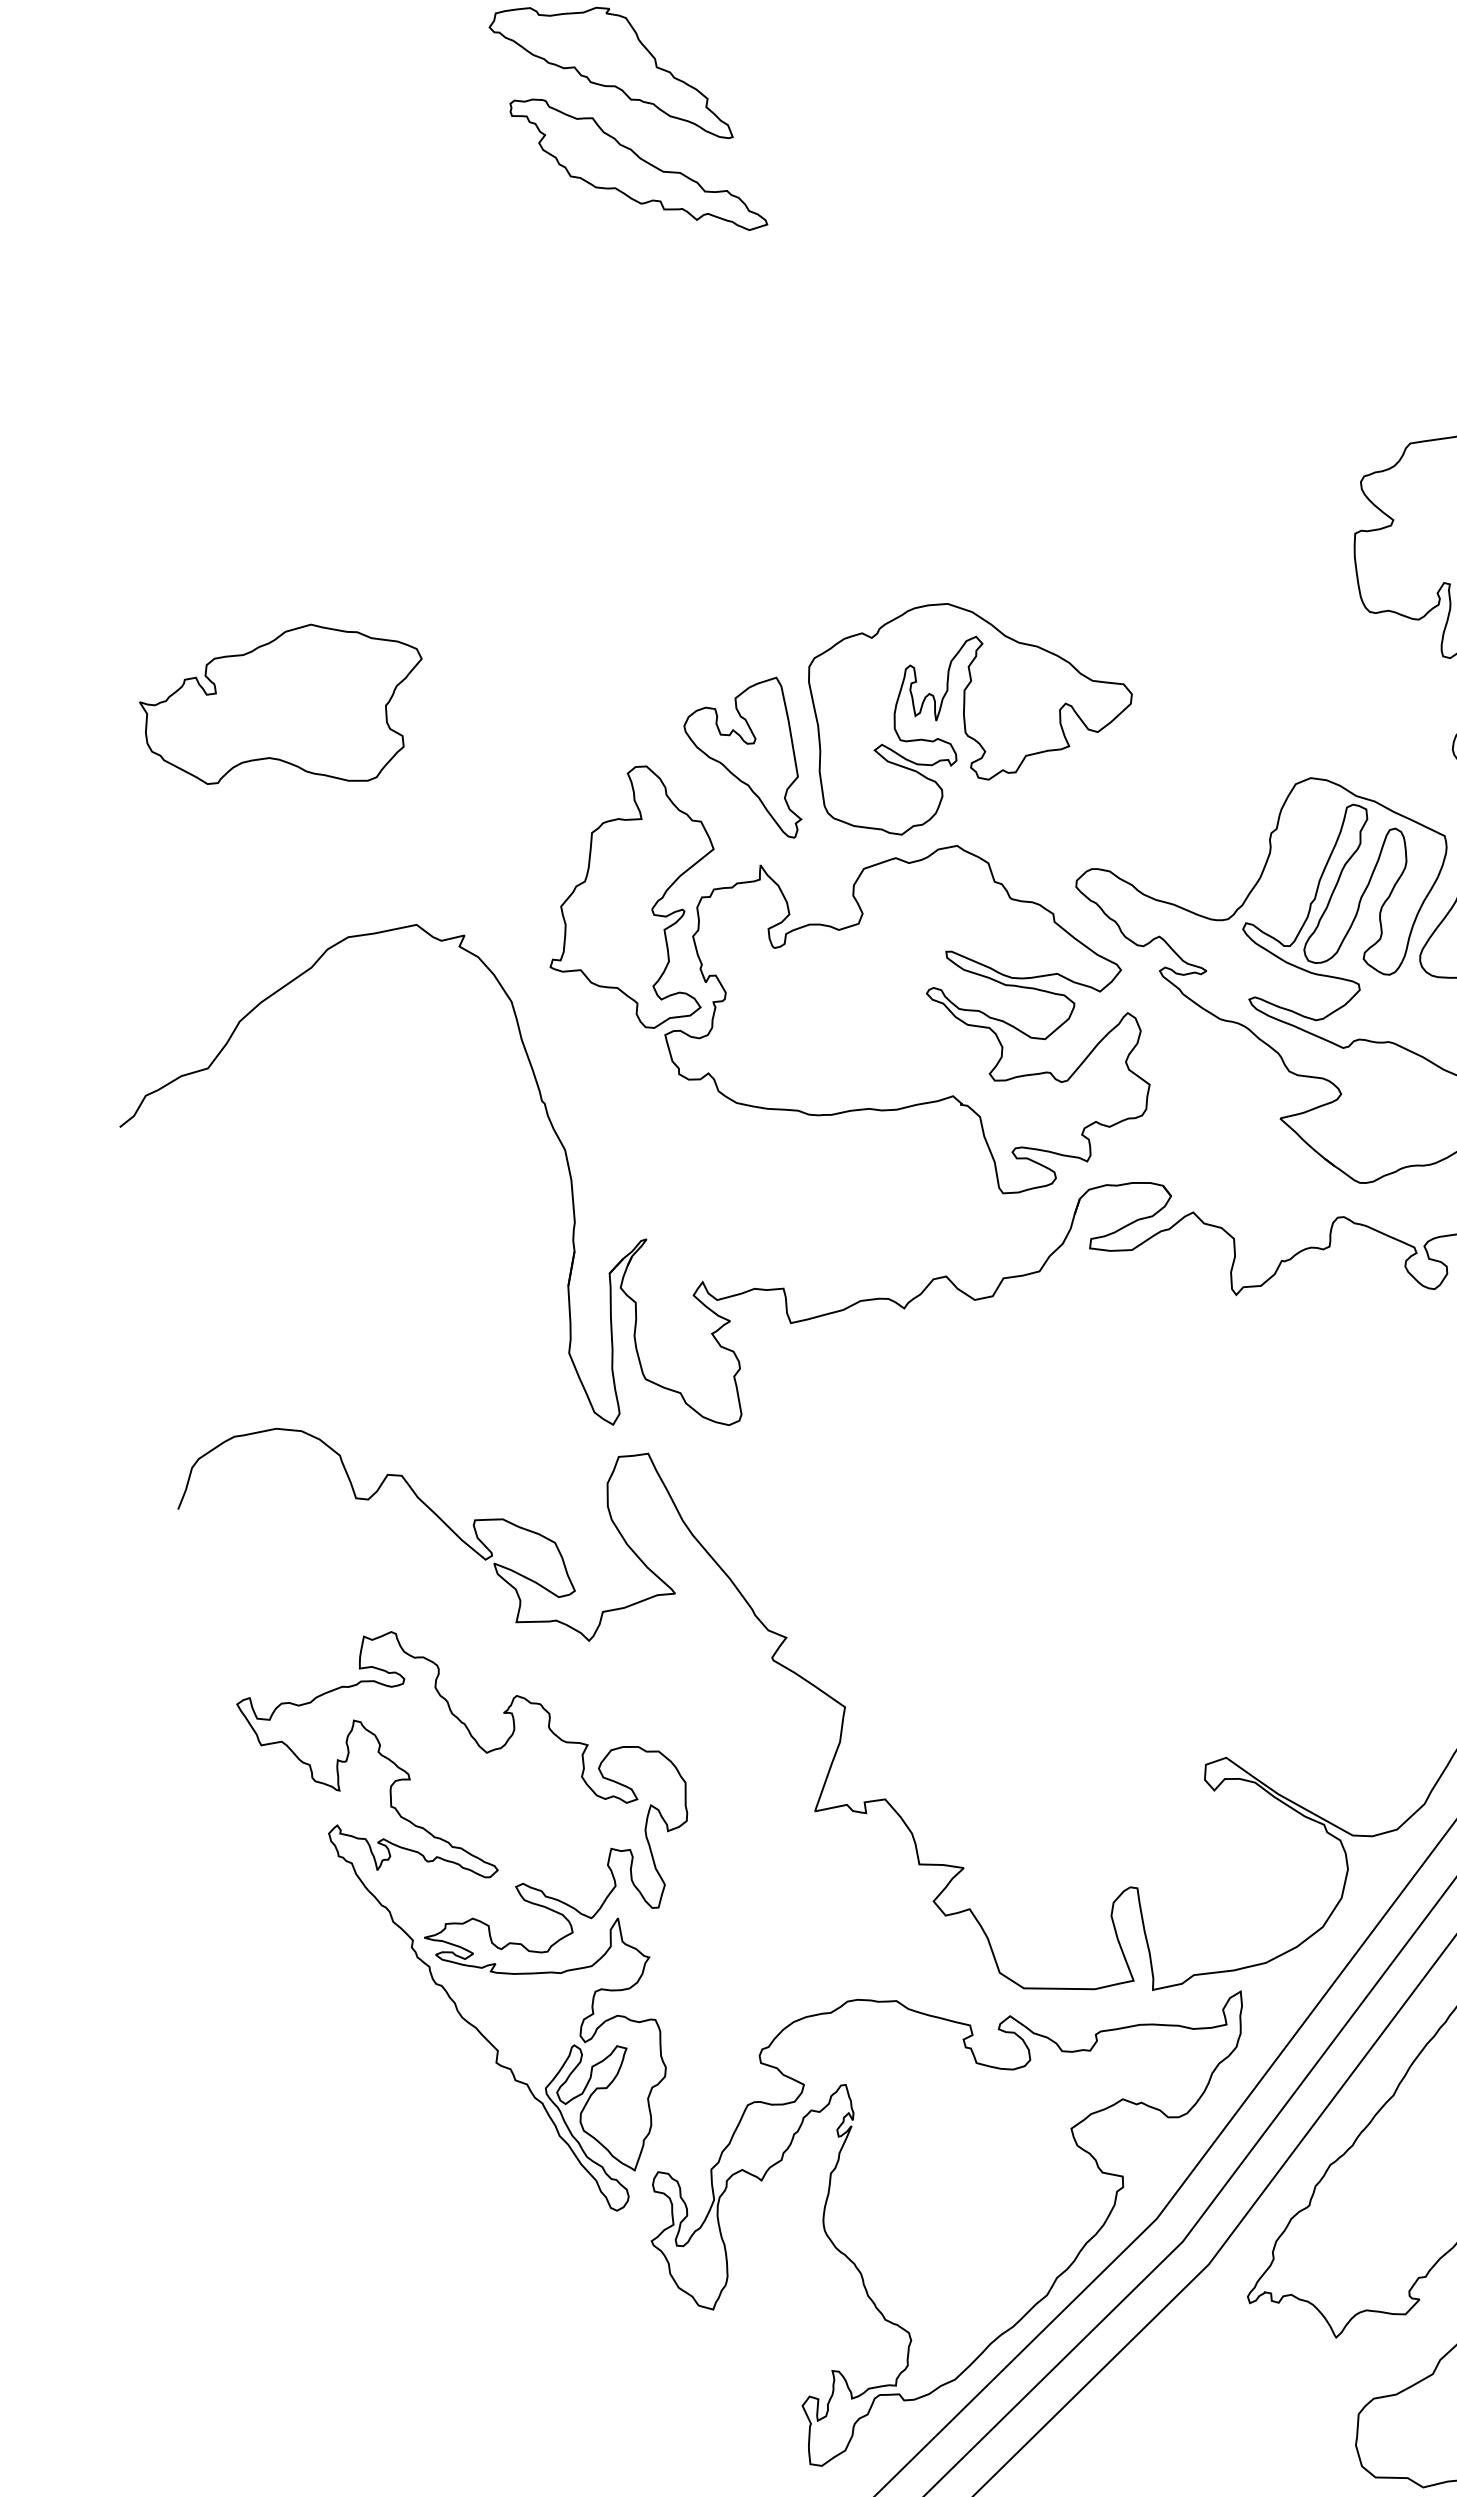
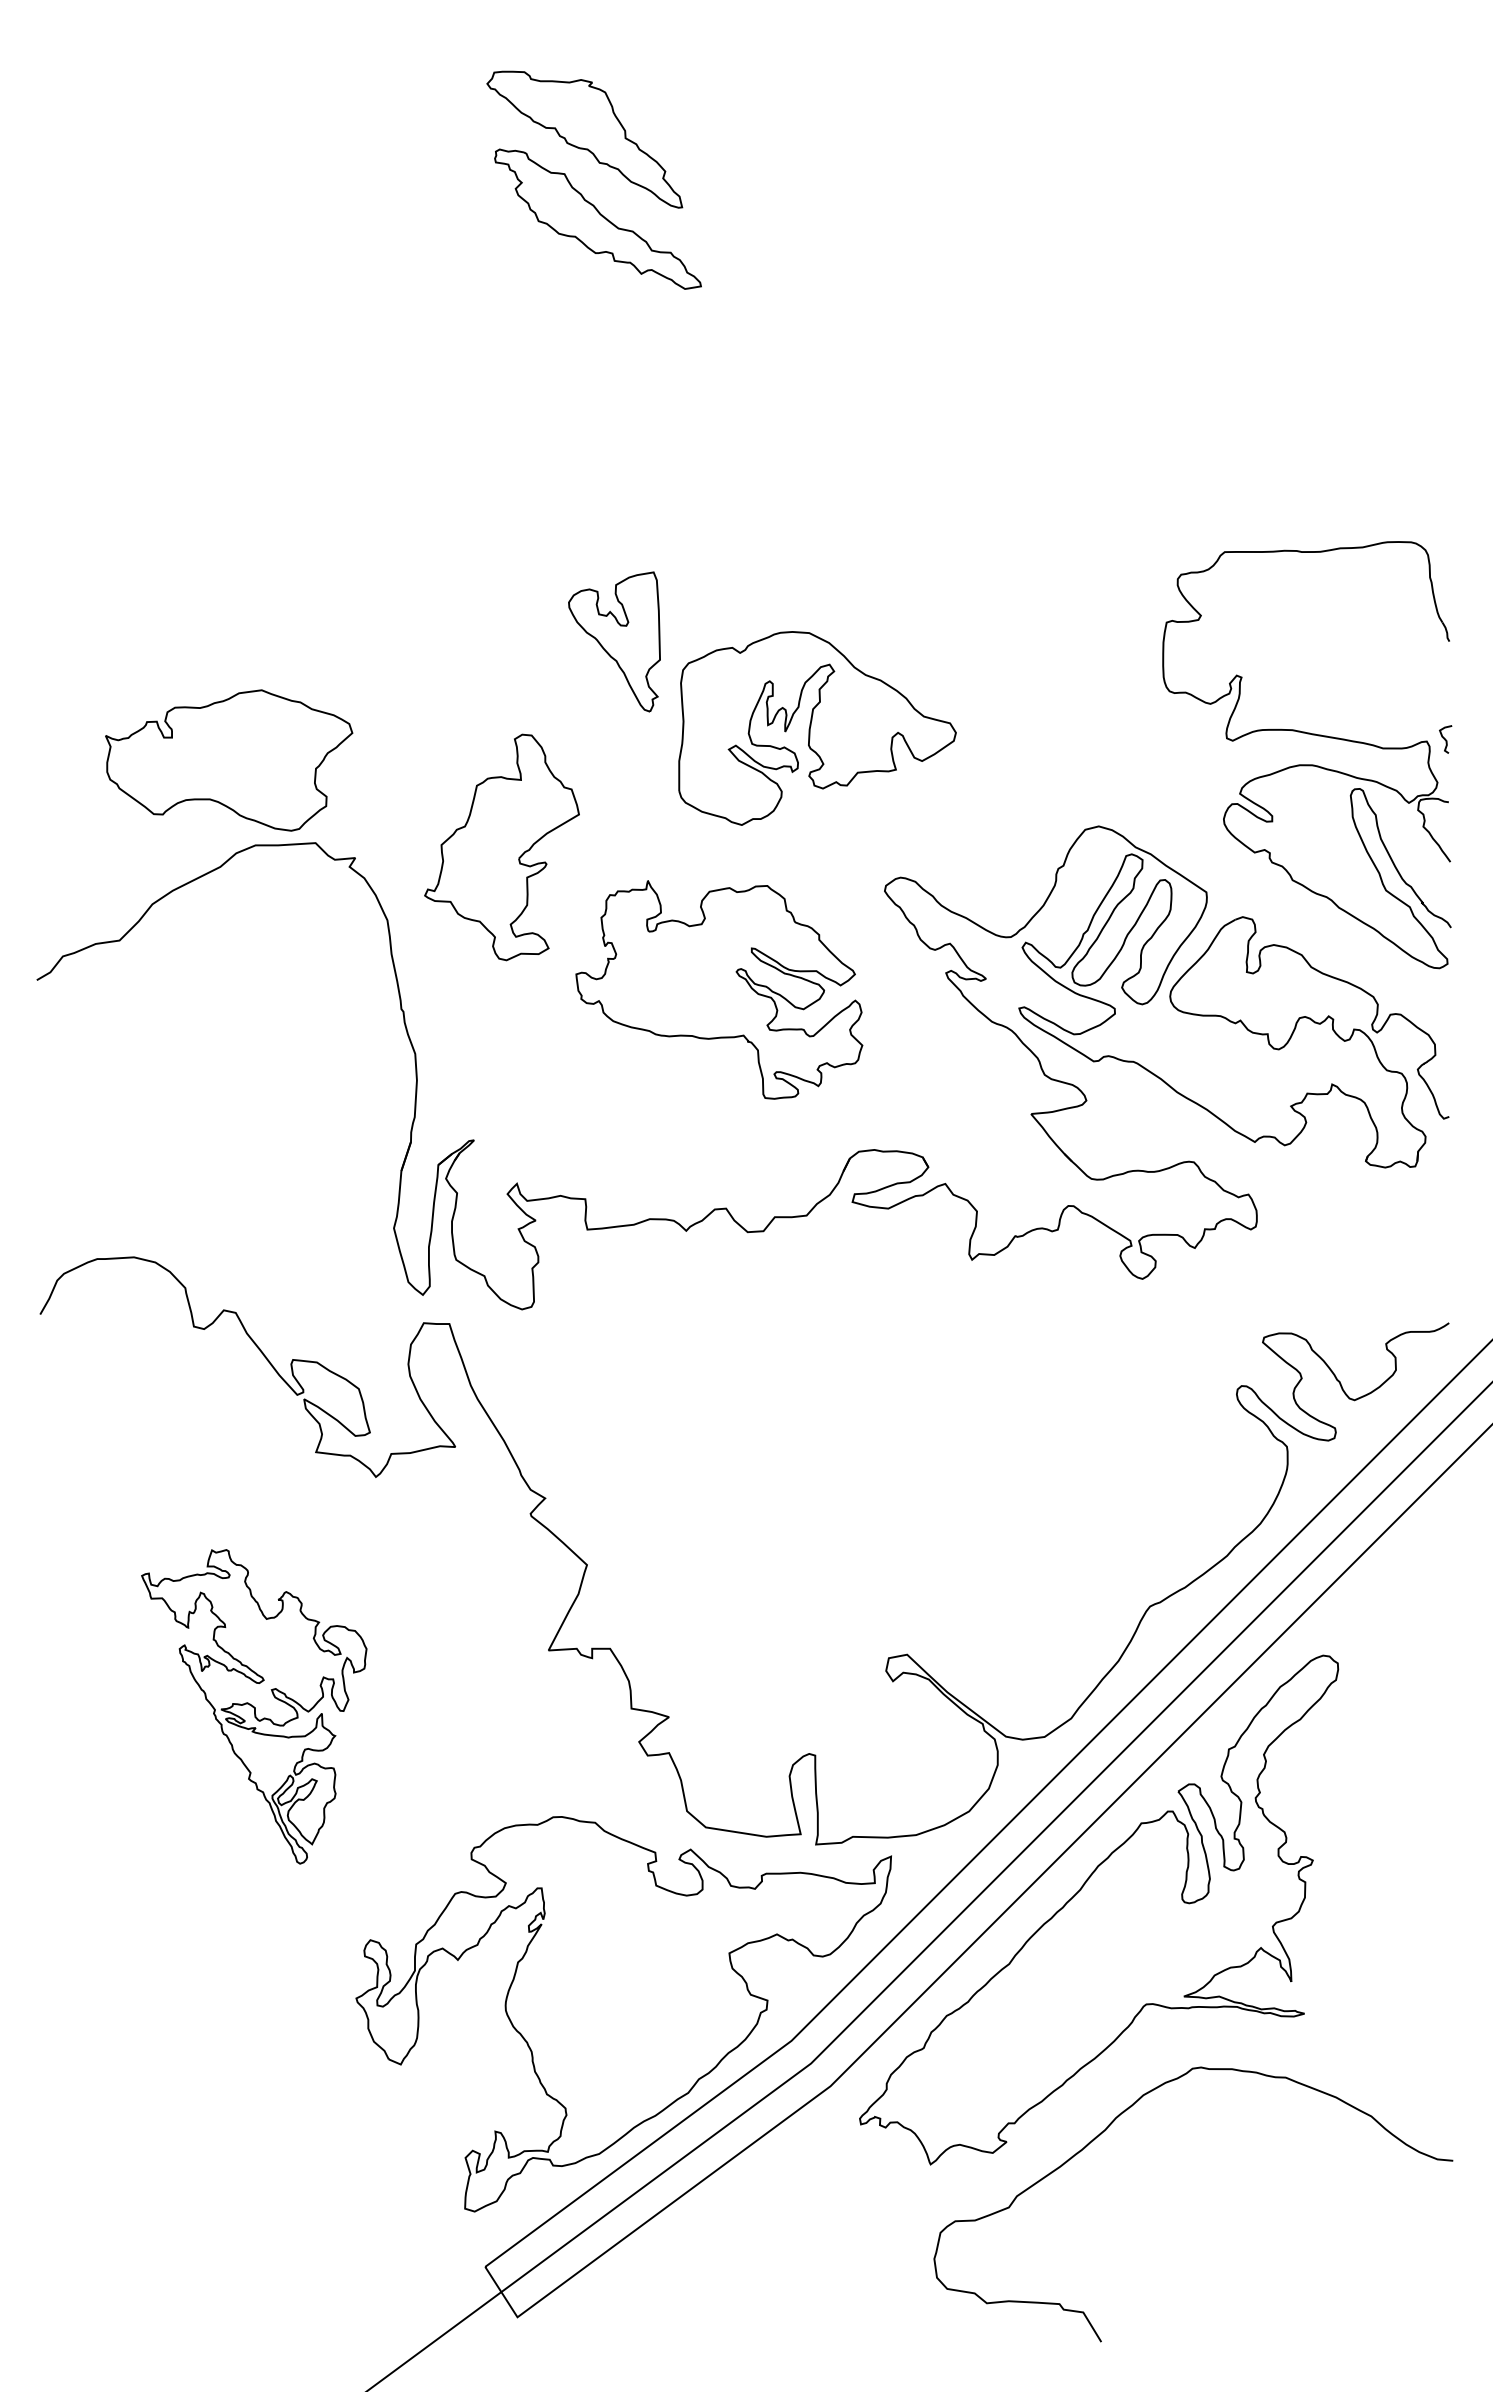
part: (285, 710) -> (229, 760), moved
part: (742, 763) -> (614, 641), moved
part: (902, 1026) -> (719, 989), size x0.7
part: (487, 1923) -> (254, 1706), size x0.6

